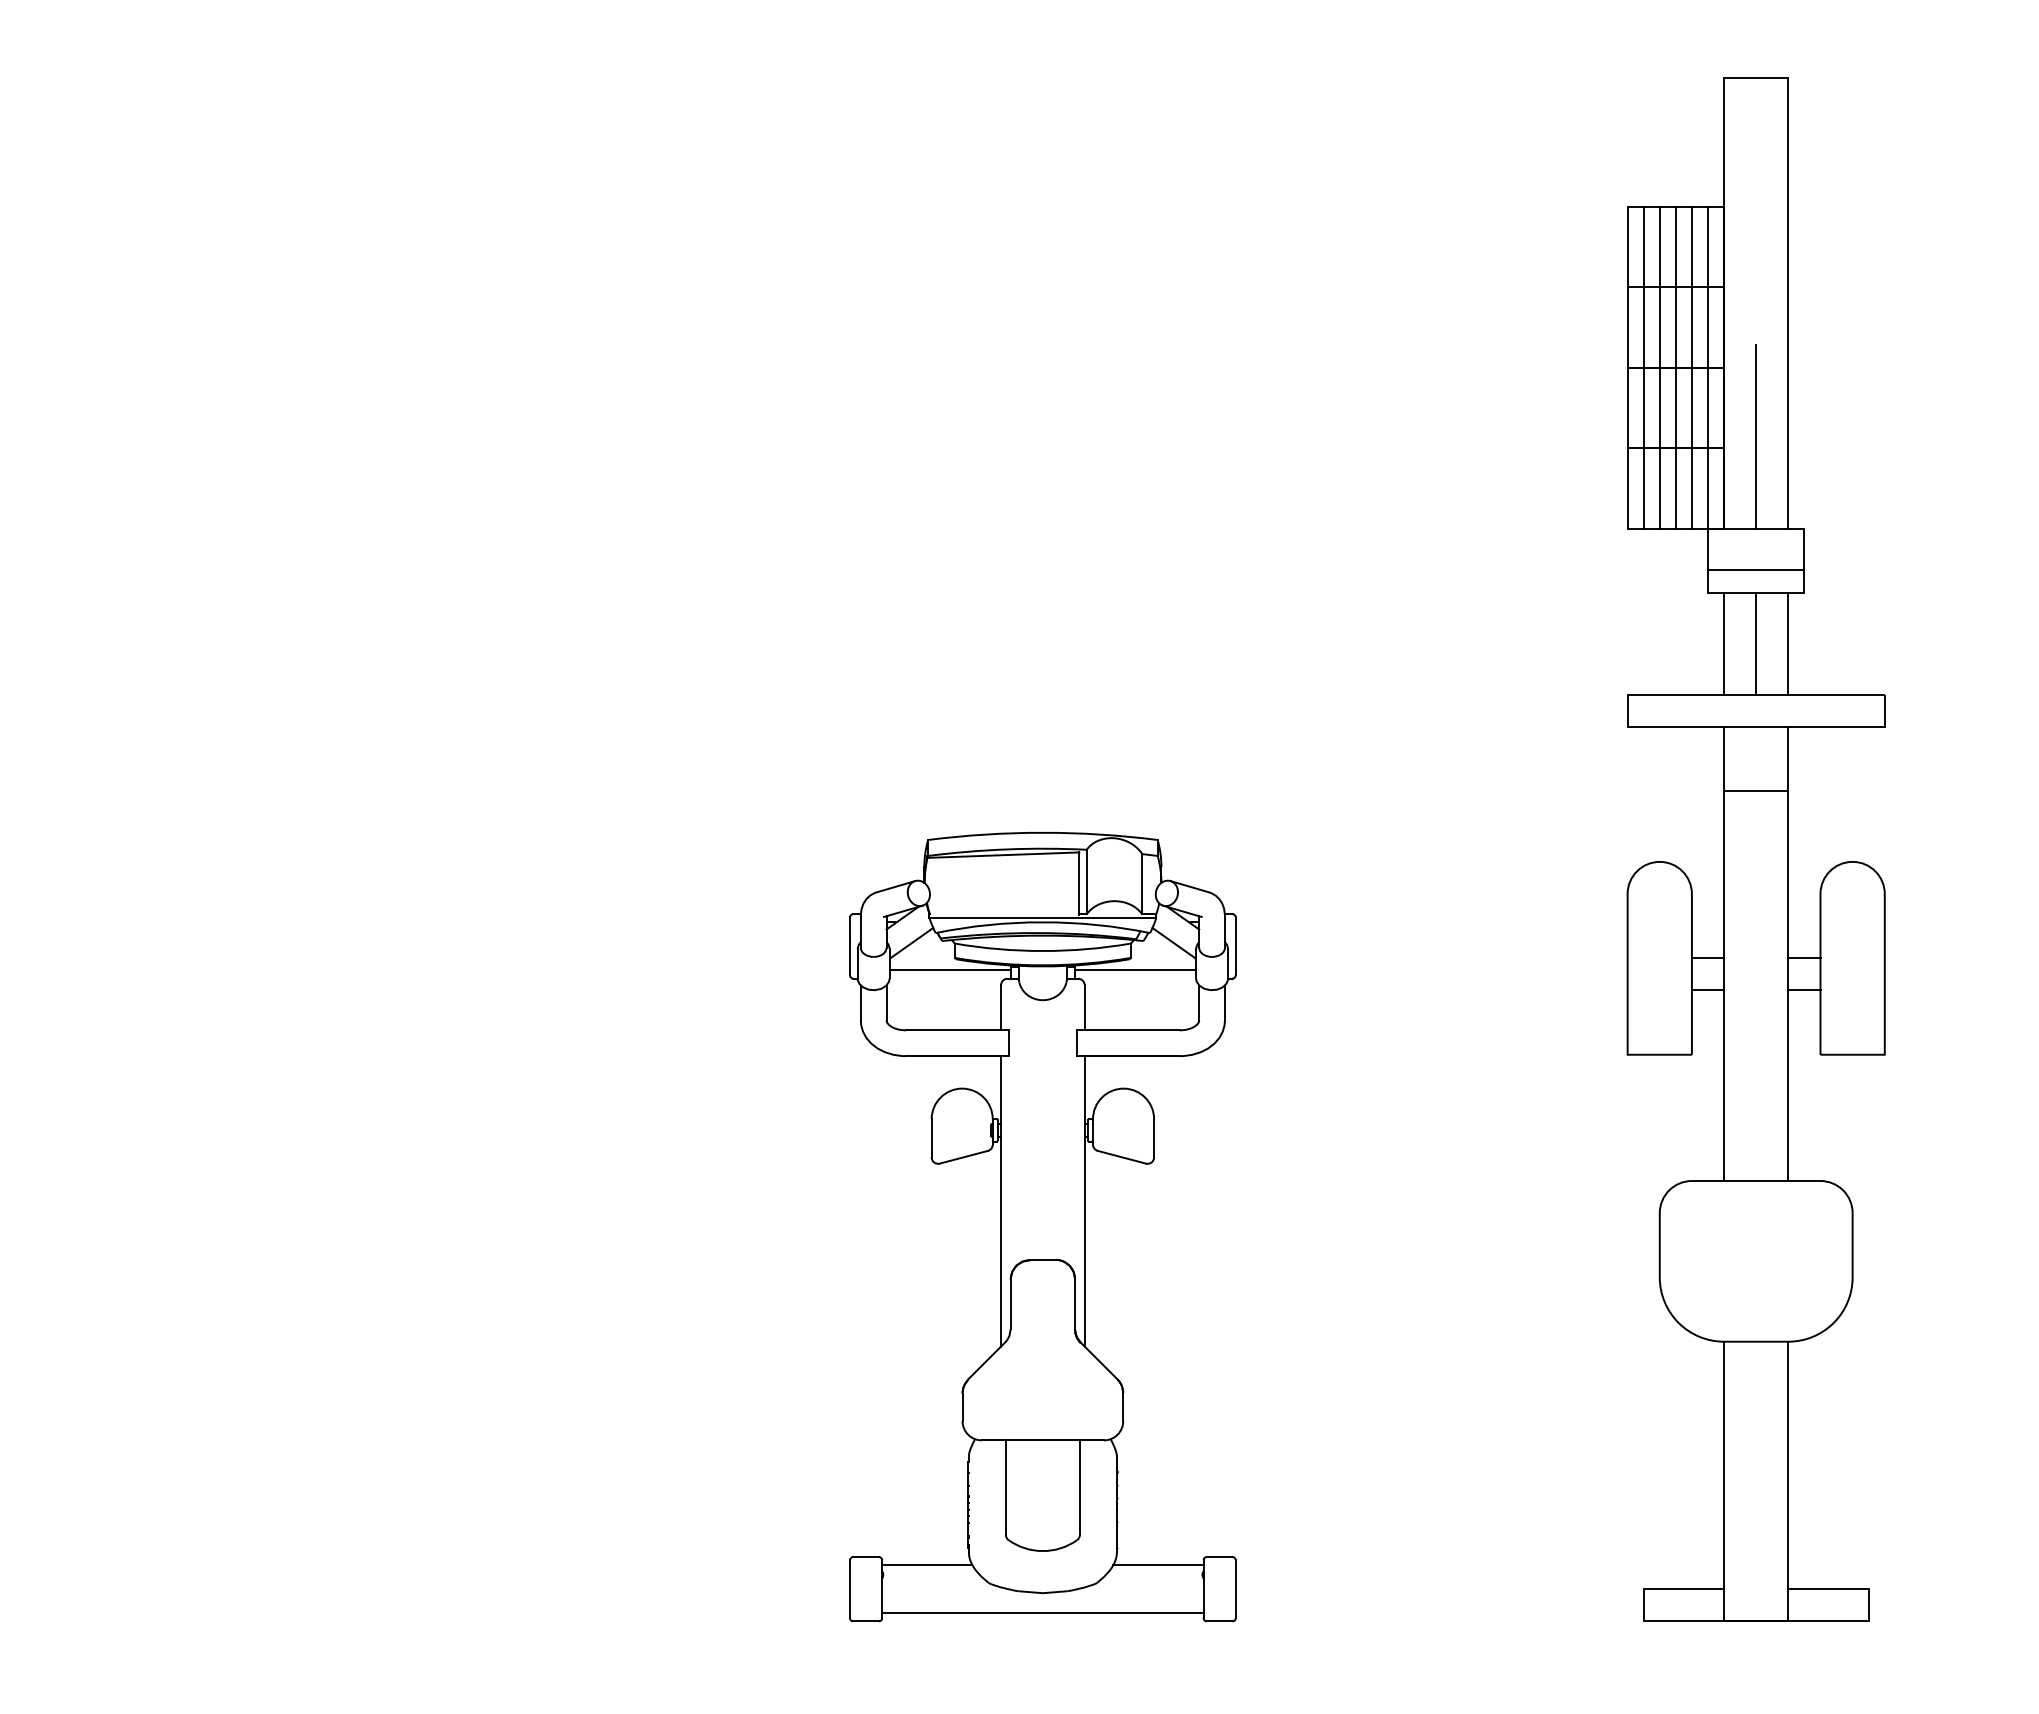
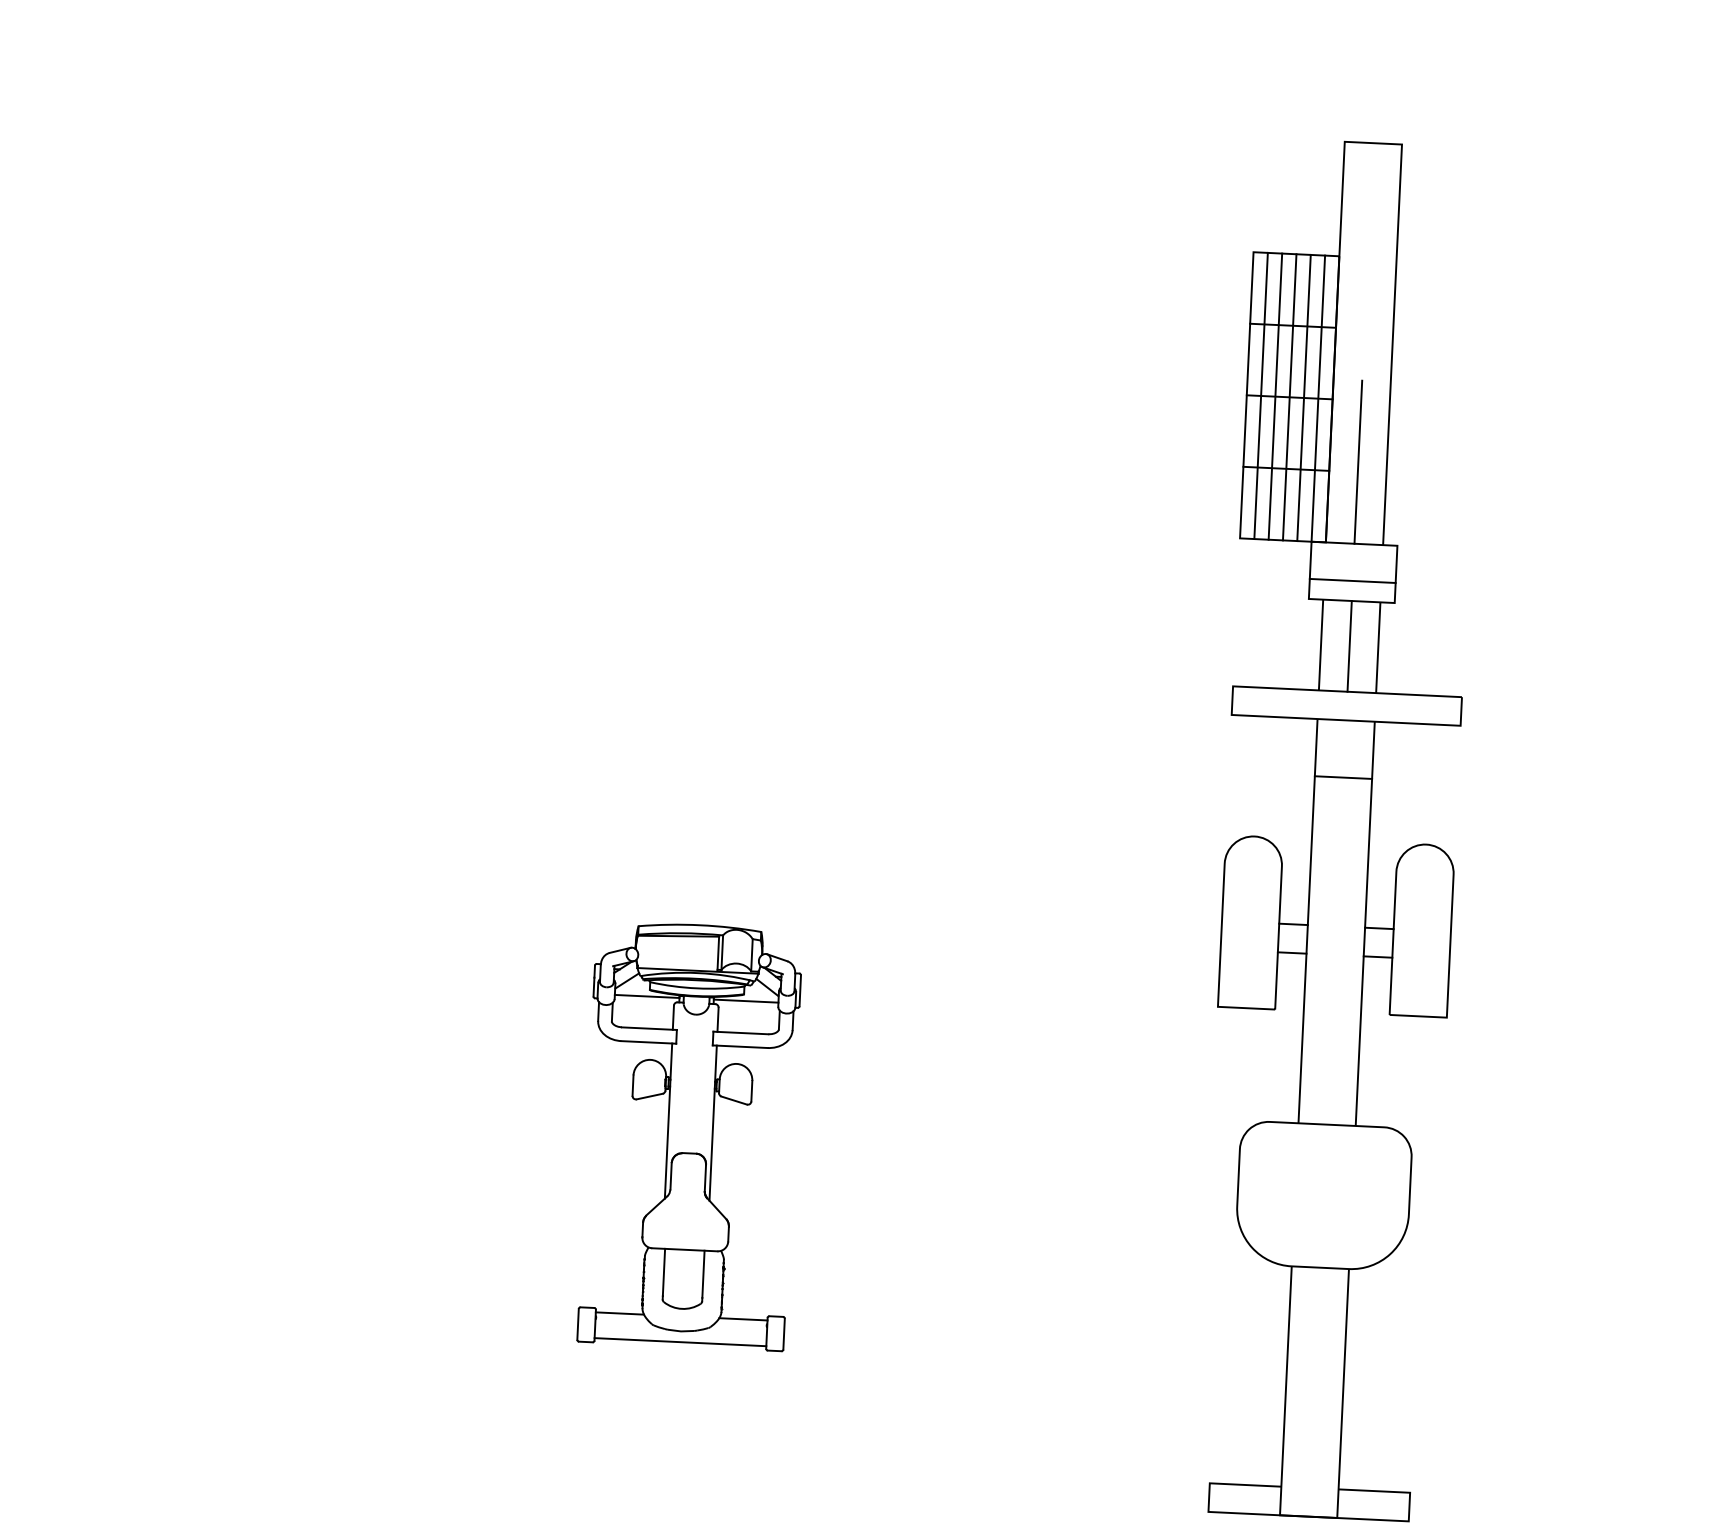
part: (1042, 1227) -> (689, 1136), size x0.6

